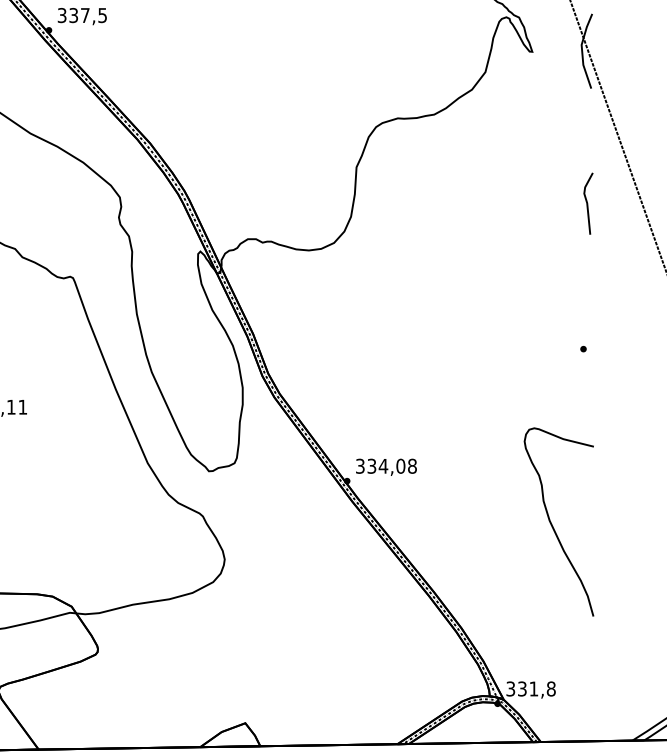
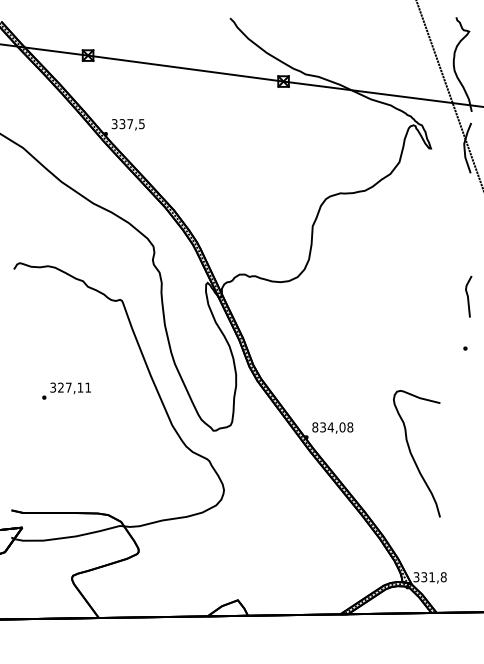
line: (588, 203) -> (468, 296), moved
text: (360, 466) -> (315, 427), 334,08 -> 834,08
curve: (552, 522) -> (412, 454), moved

